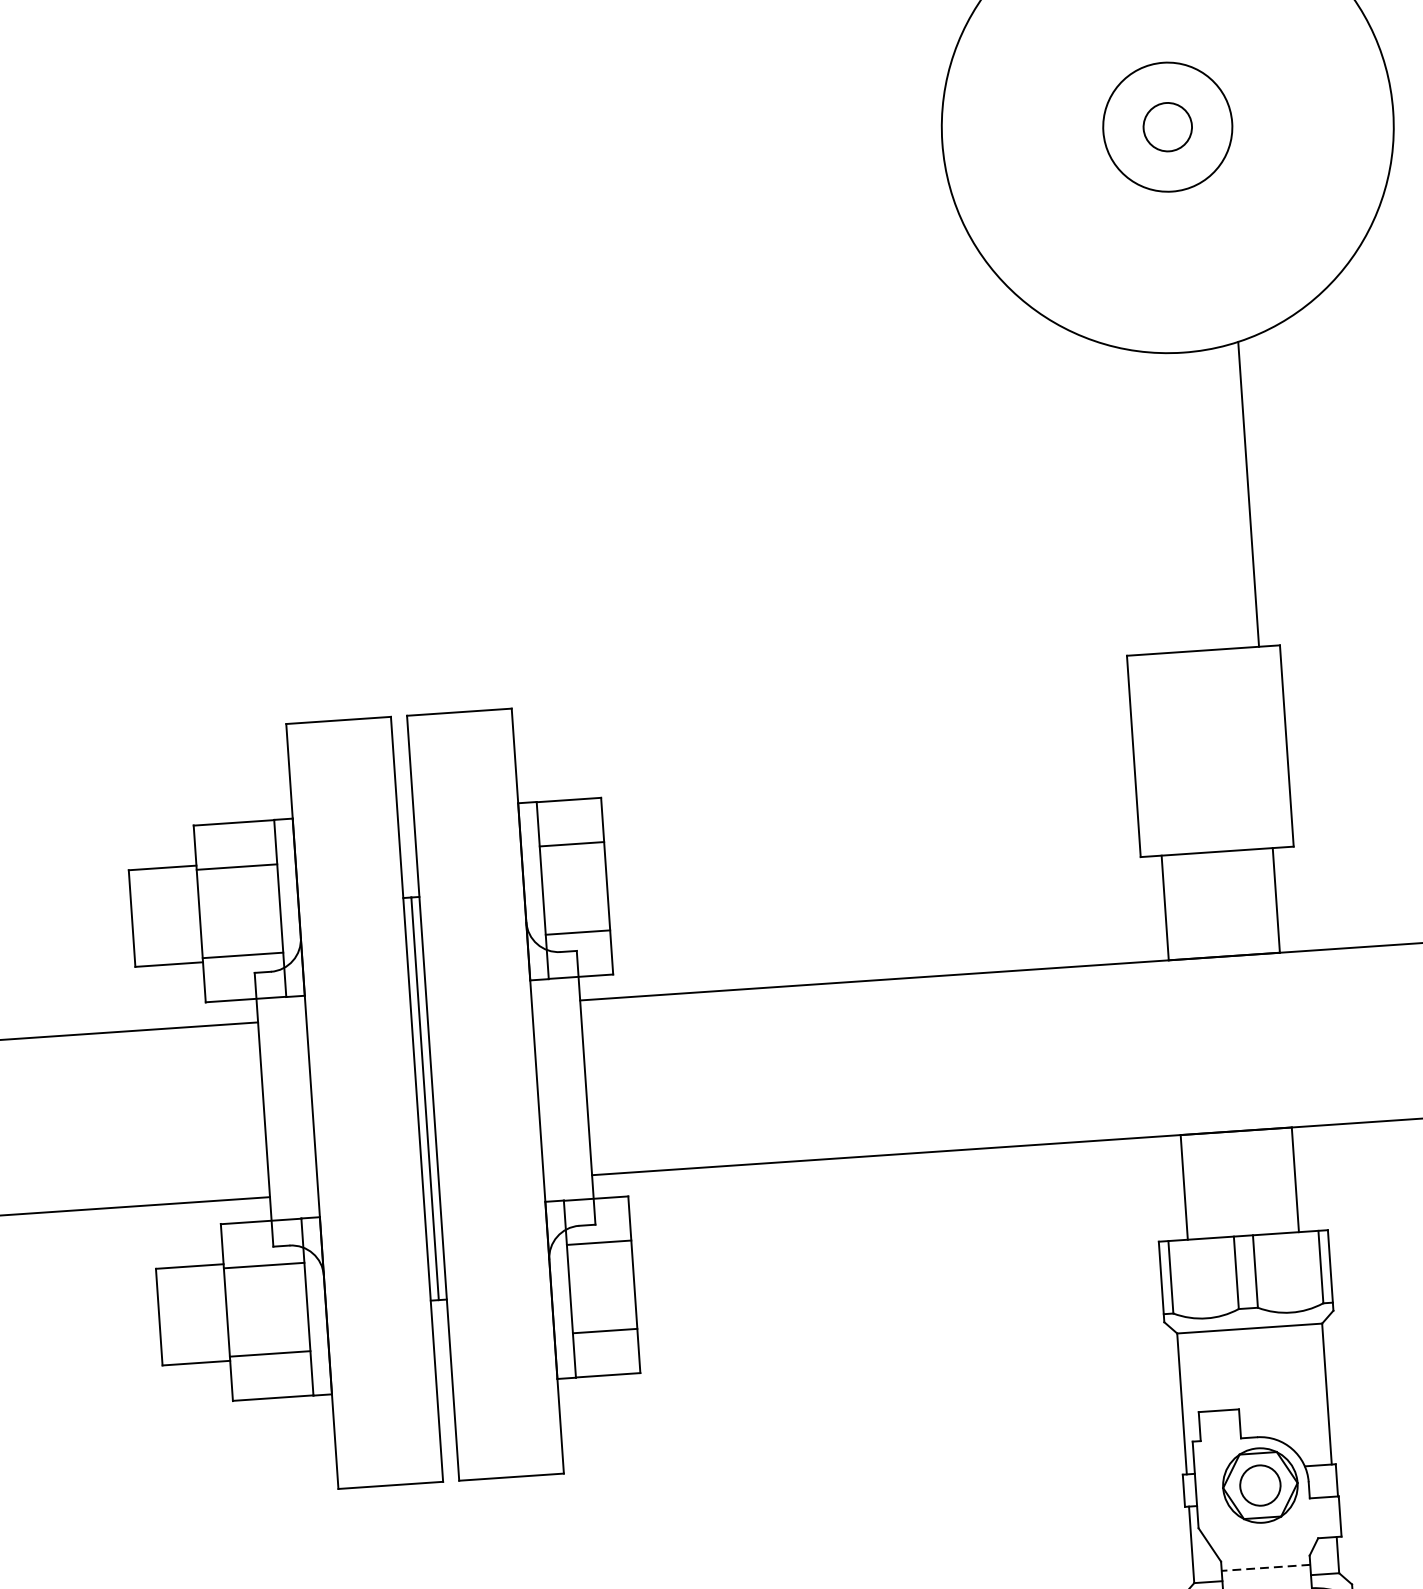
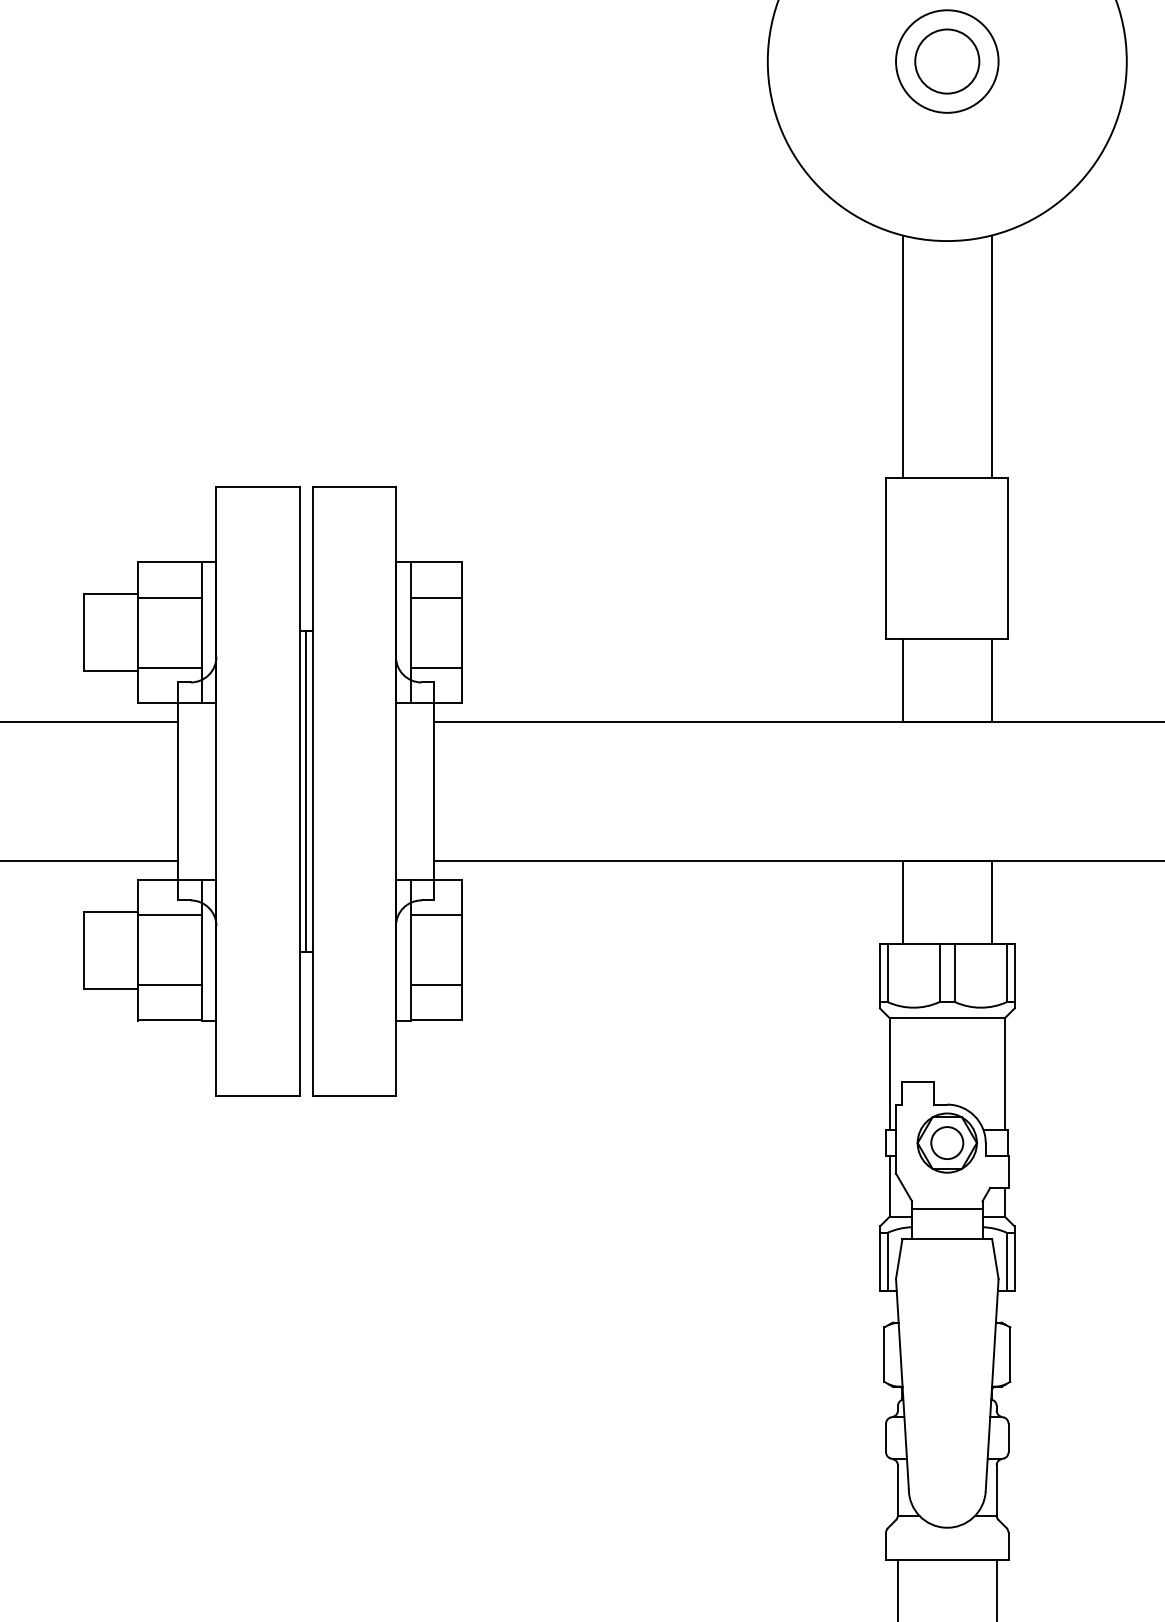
circle: (1168, 127) -> (947, 61), size x1.67
line: (1138, 501) -> (903, 356), added
line: (1264, 1567) -> (946, 1208), dashed -> solid

